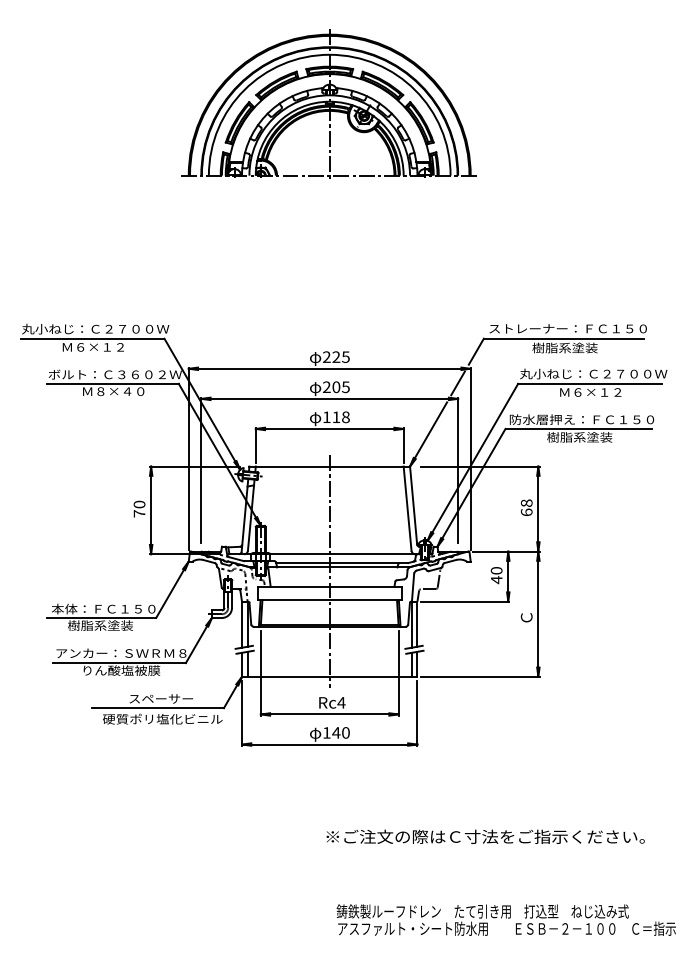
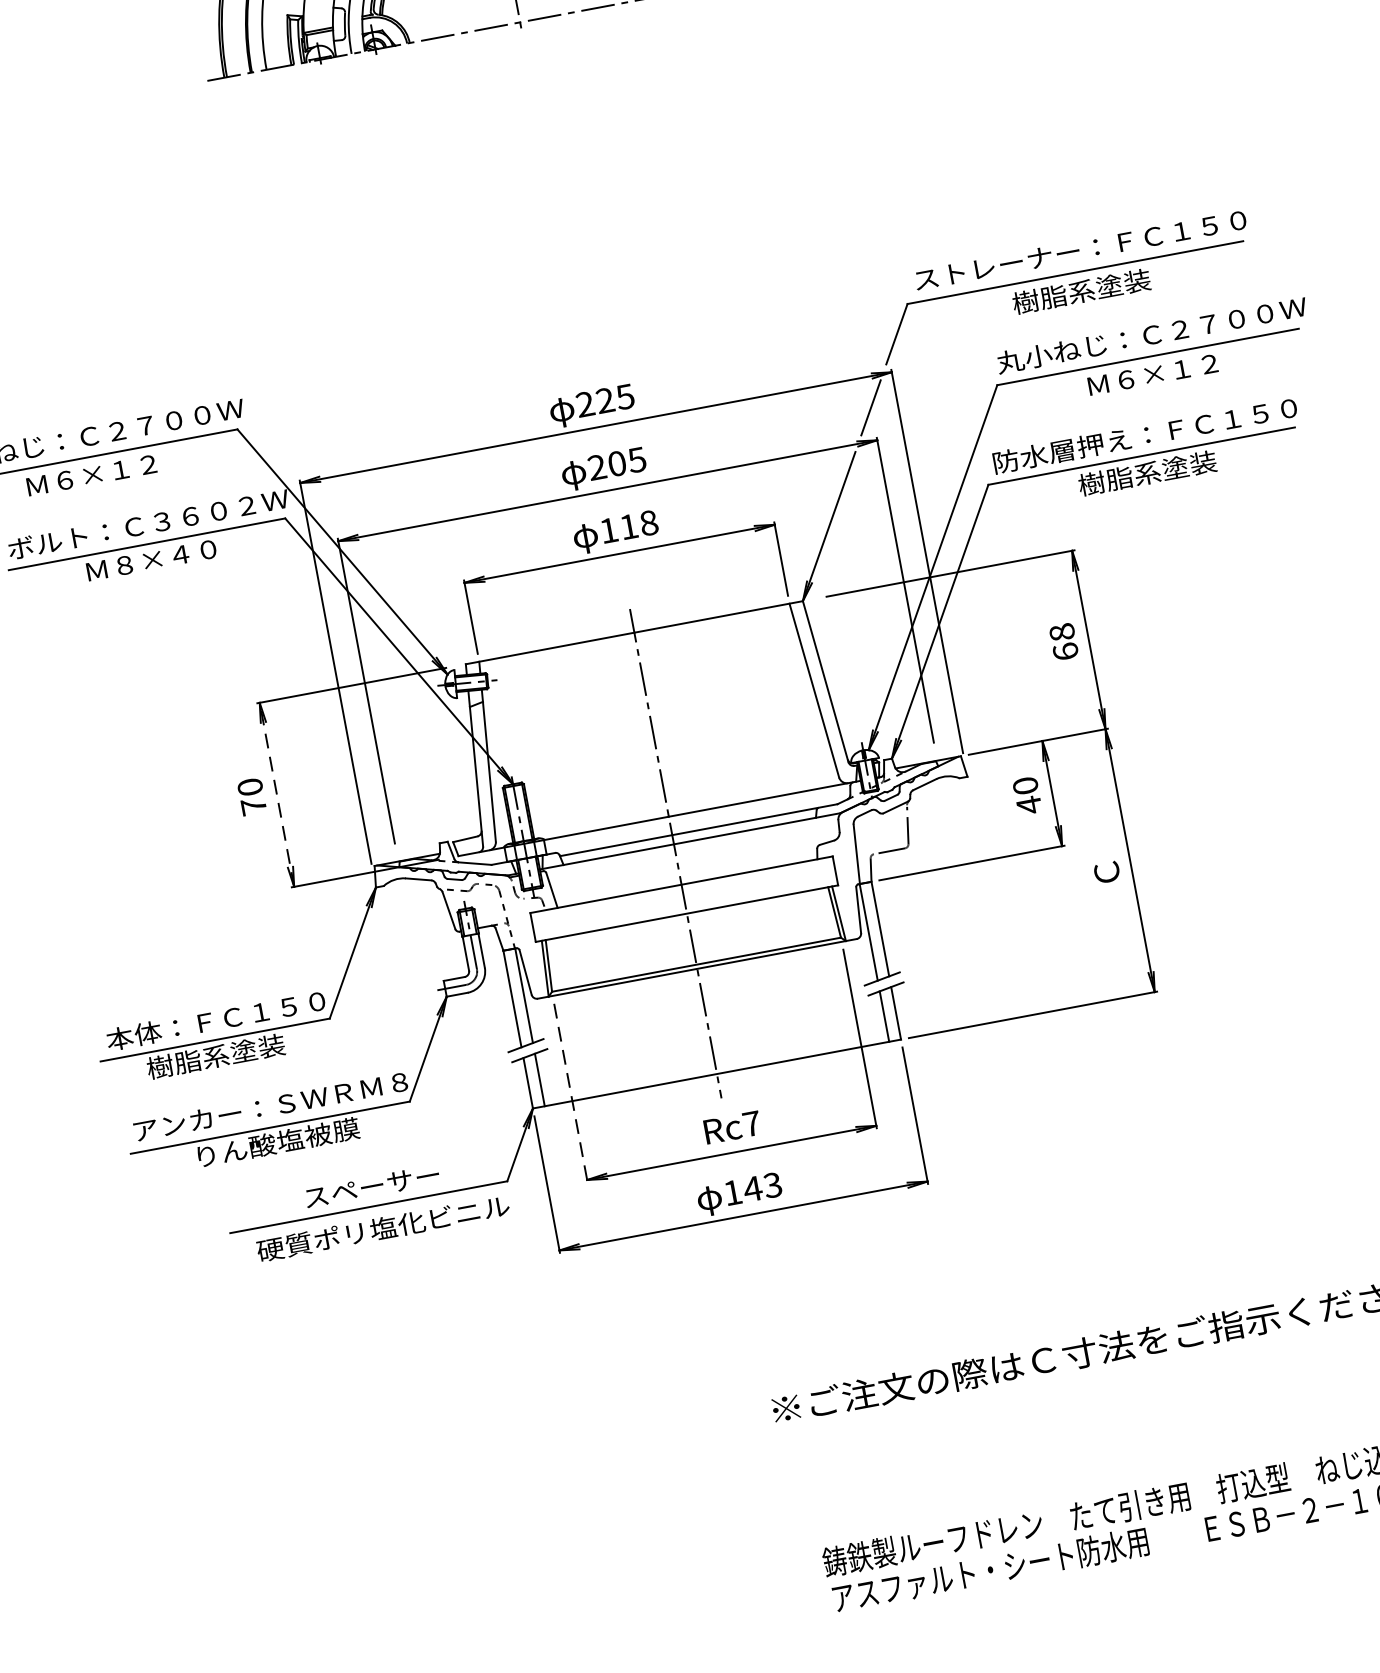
line: (151, 510) -> (277, 794), solid -> dashed
line: (260, 673) -> (570, 1094), solid -> dashed
text: (341, 702) -> (751, 1123), Rc4 -> Rc7
text: (345, 732) -> (771, 1184), 140 -> 143

